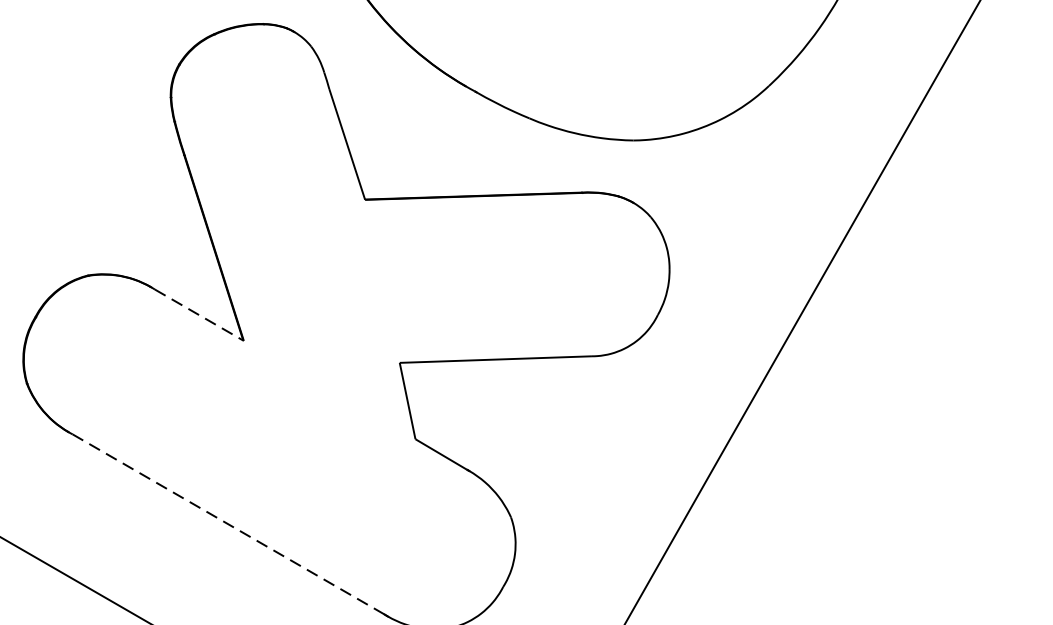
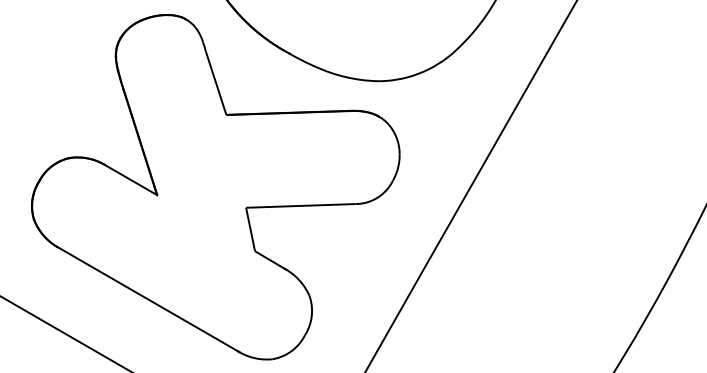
line: (200, 314) -> (132, 180), dashed -> solid
line: (228, 524) -> (148, 299), dashed -> solid

